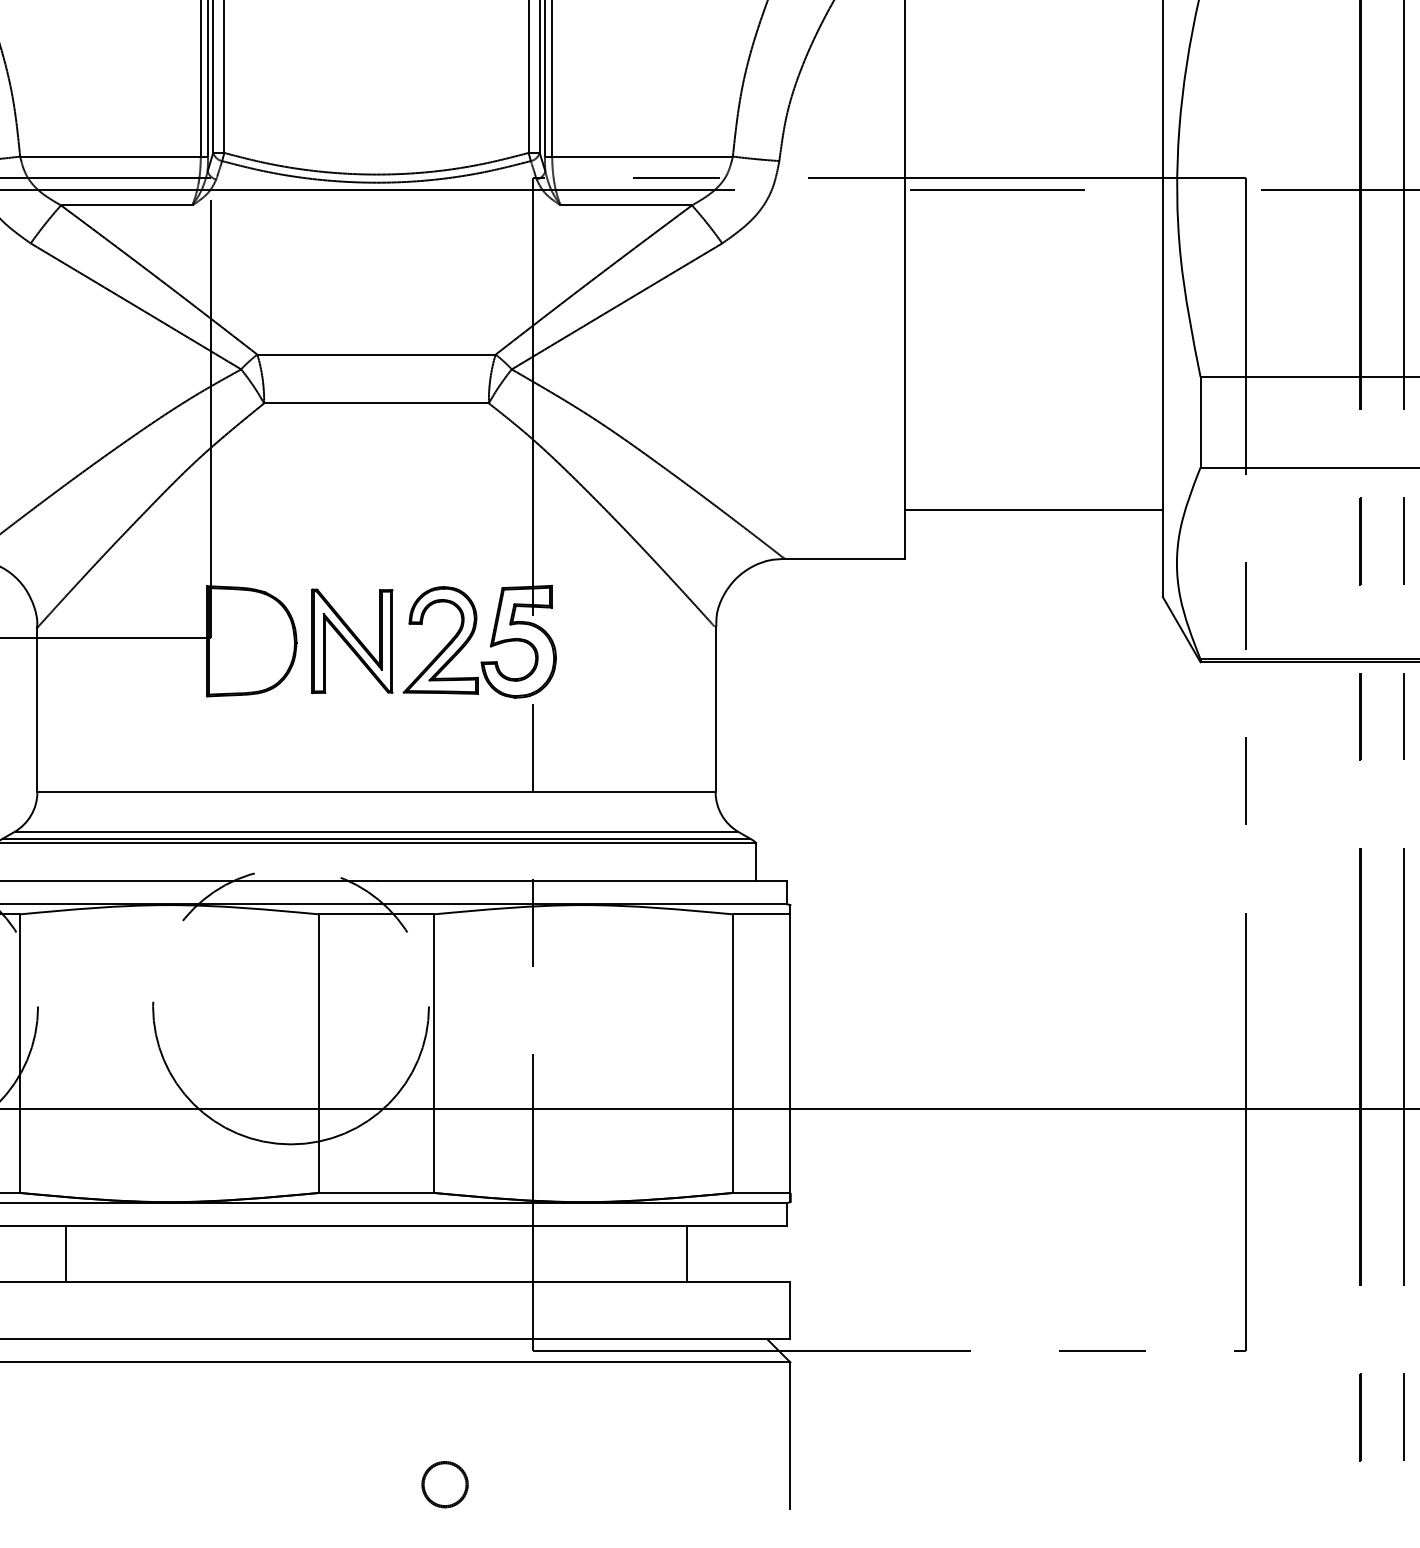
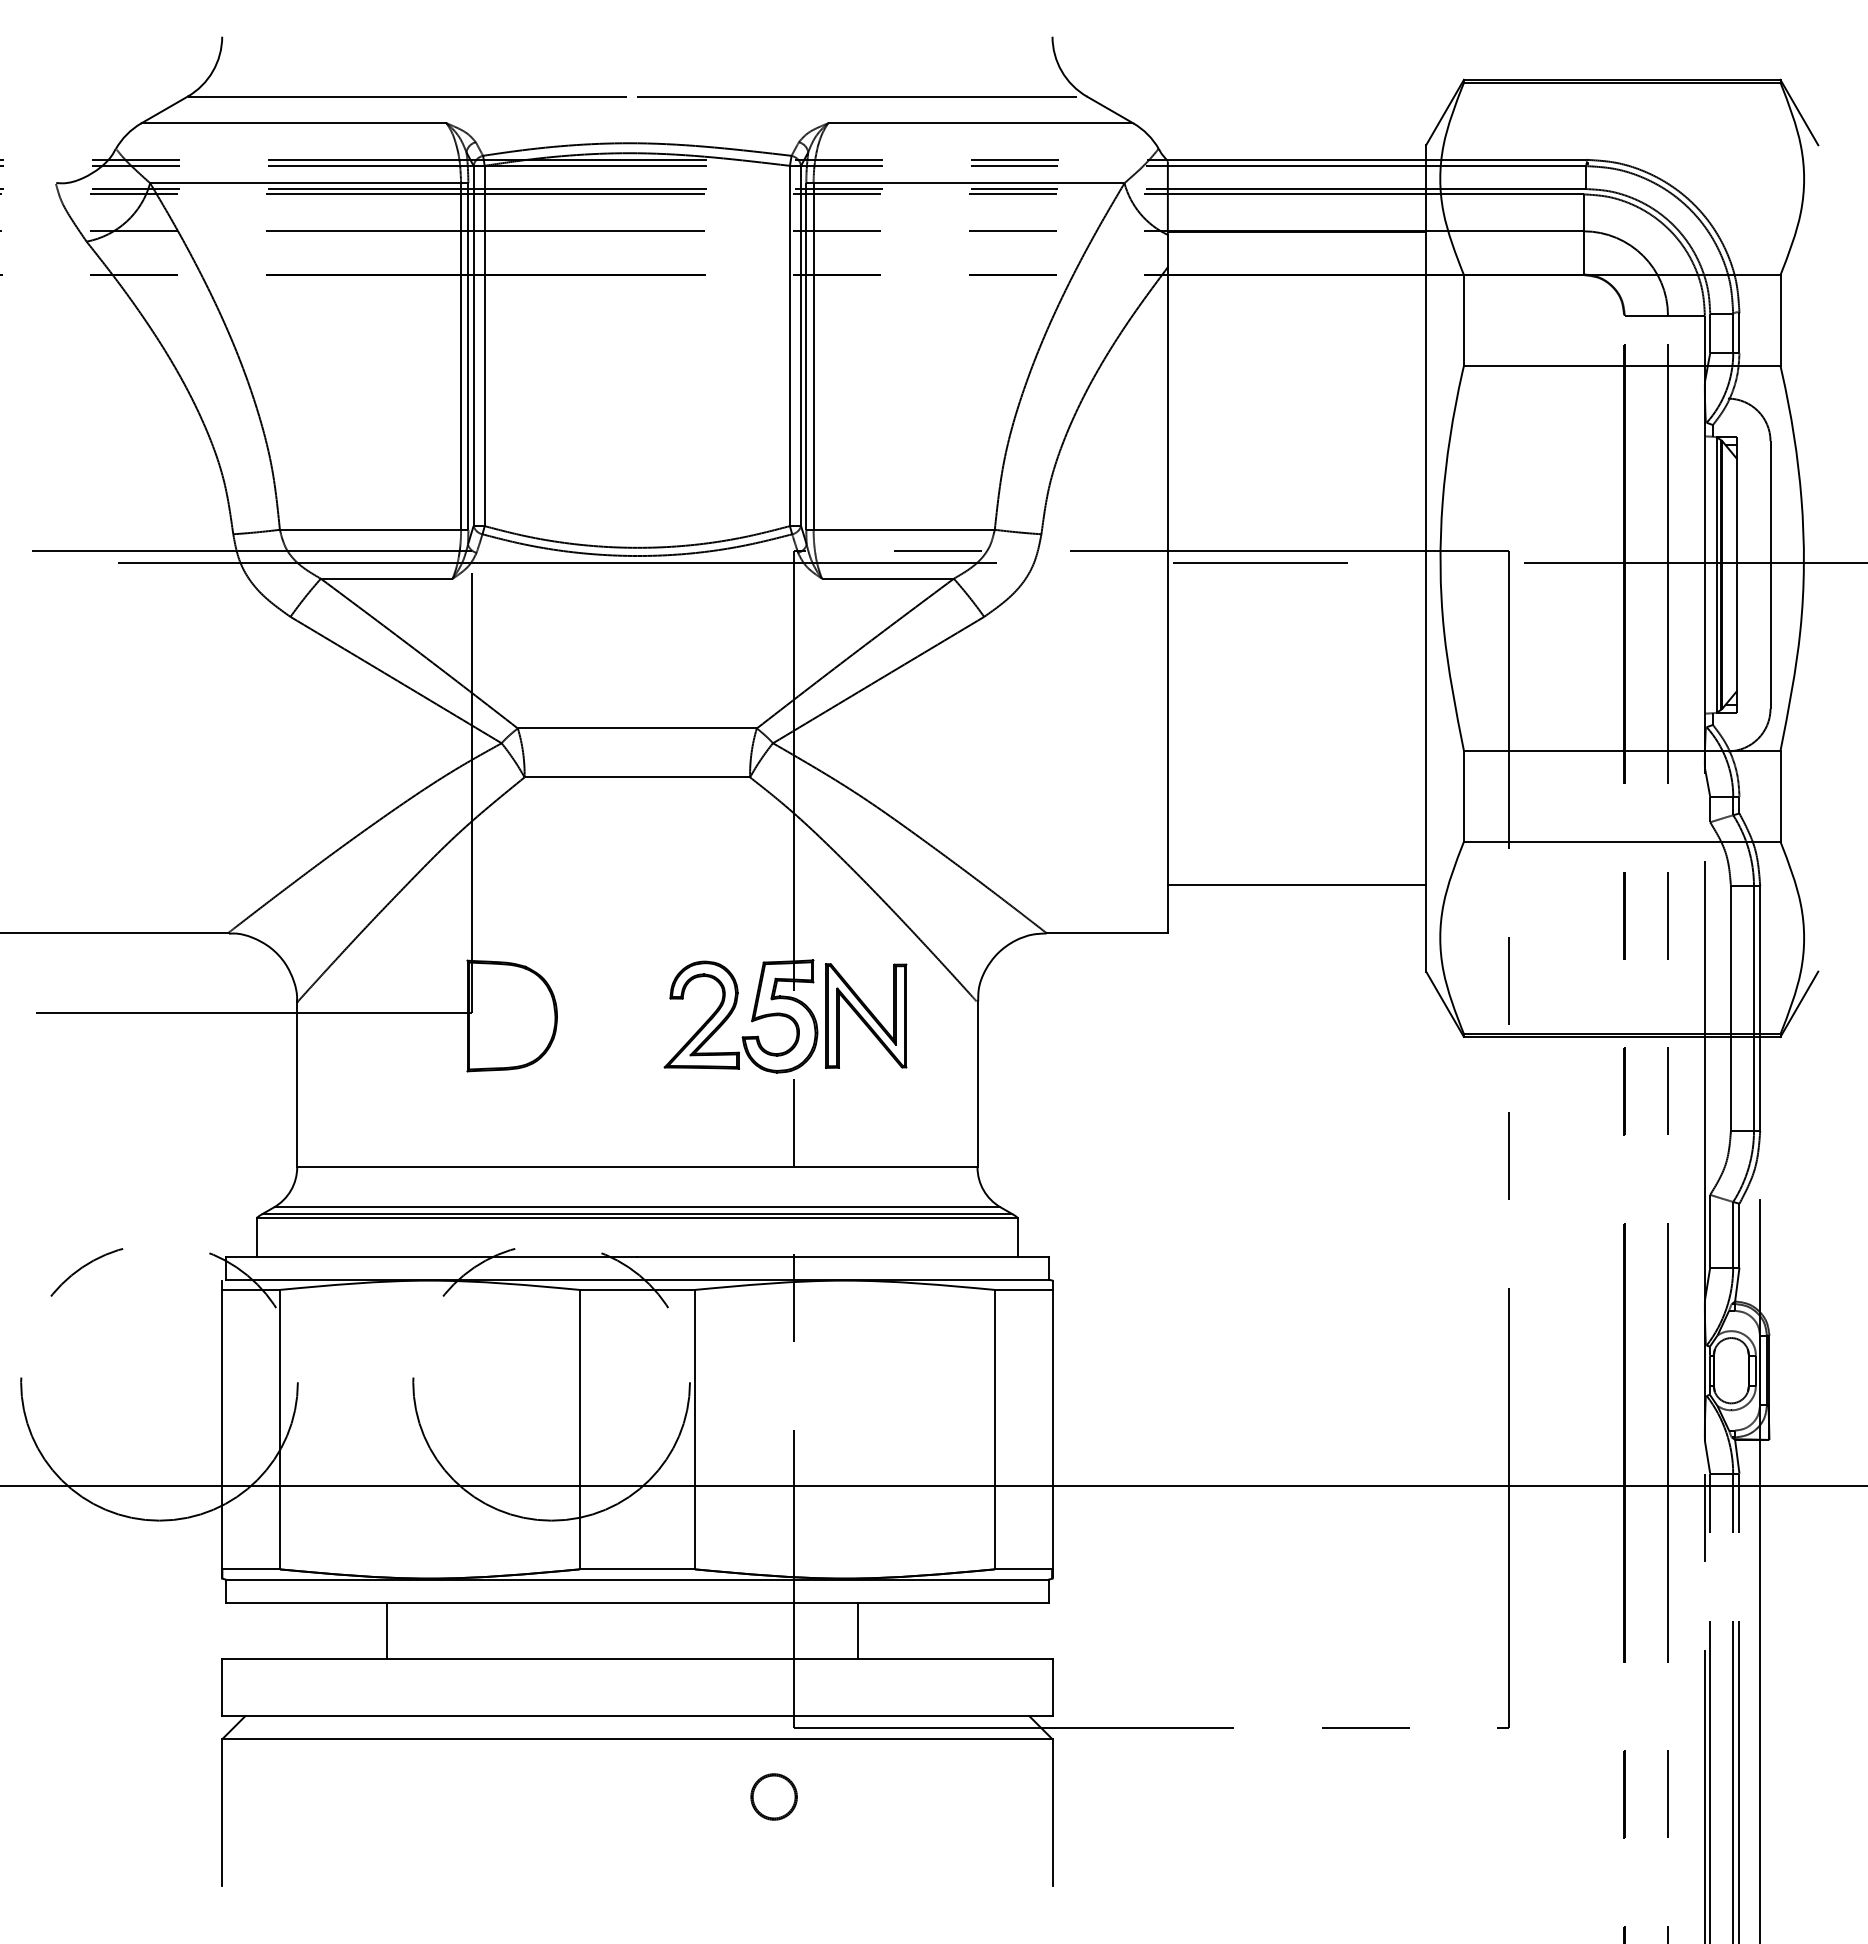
part: (352, 640) -> (866, 1015), moved
line: (65, 1253) -> (386, 1630), moved
line: (686, 1253) -> (857, 1630), moved
circle: (444, 1484) -> (773, 1796), moved

